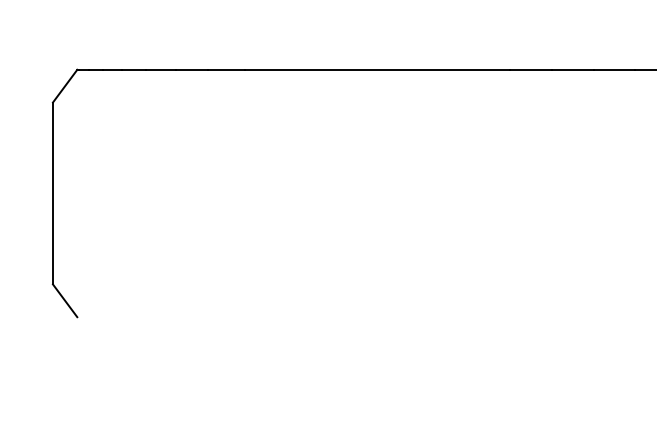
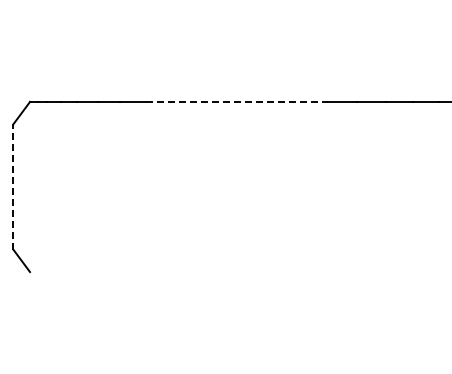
line: (377, 69) -> (236, 101), solid -> dashed
line: (53, 194) -> (13, 187), solid -> dashed

